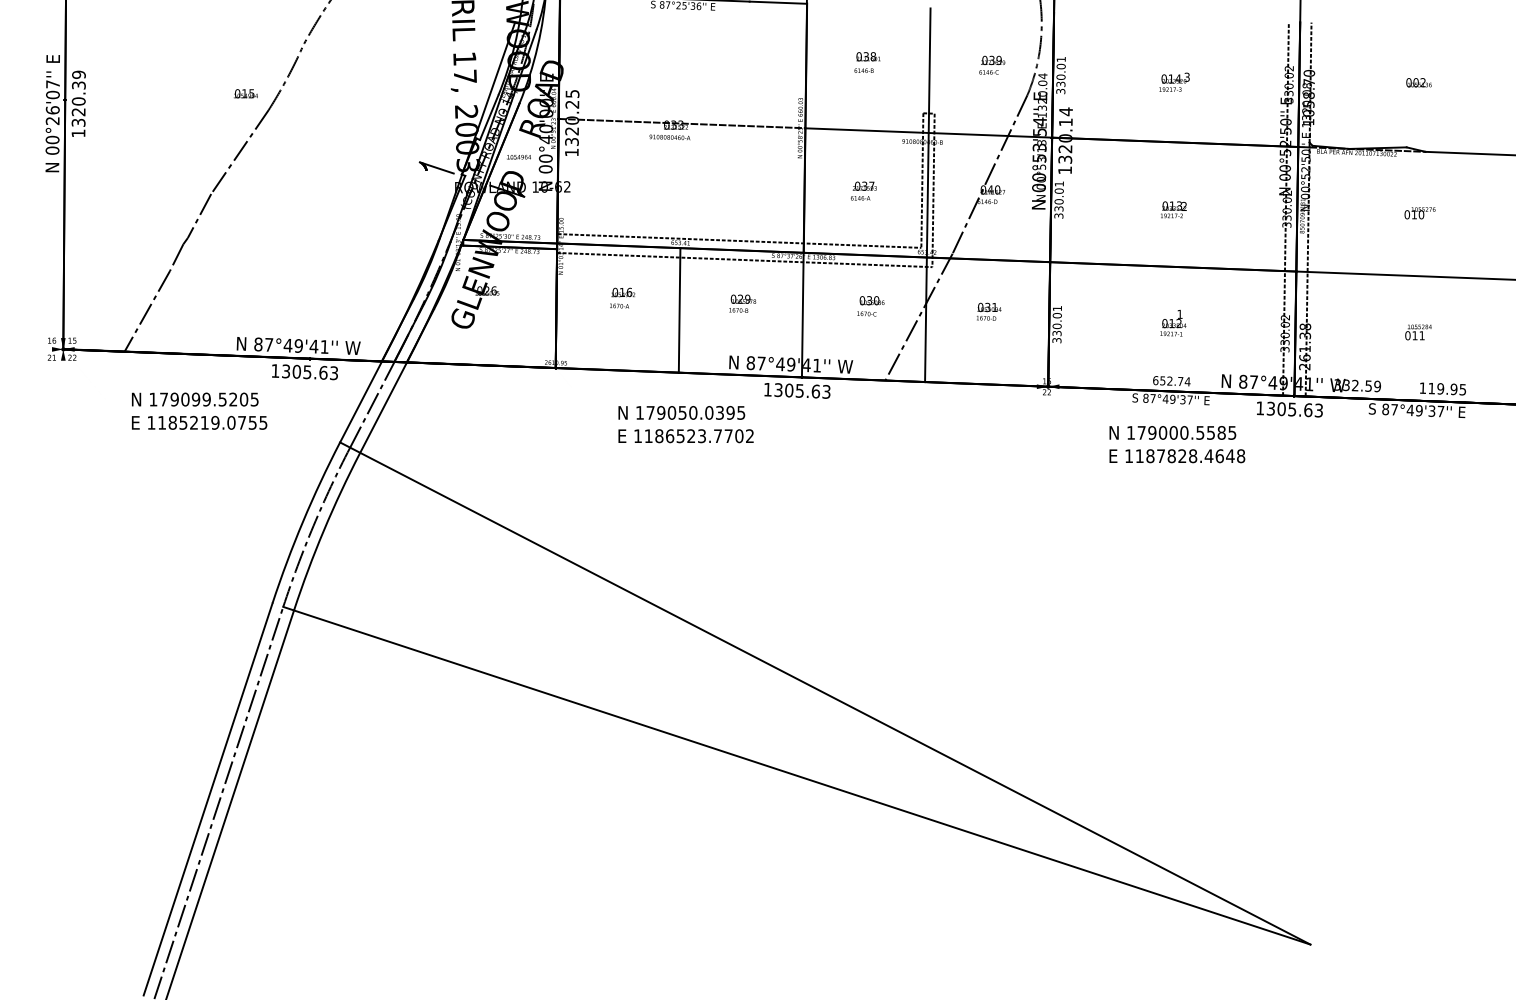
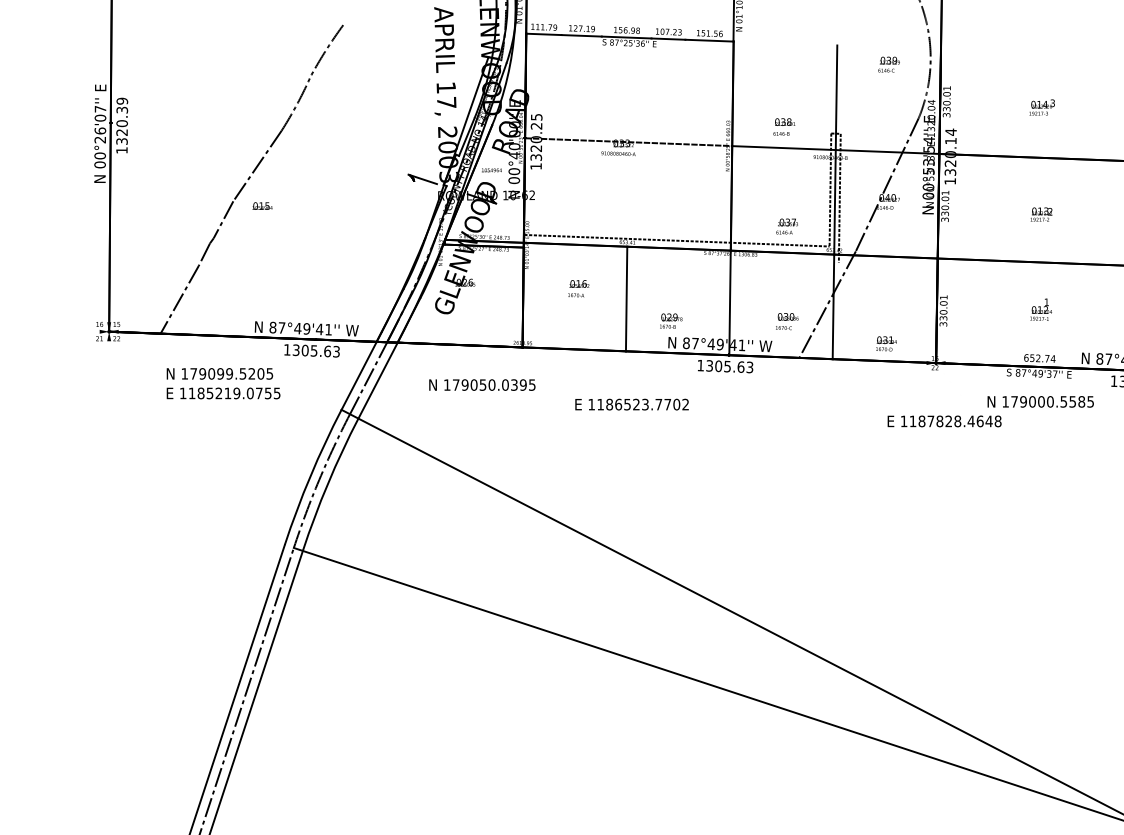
text: (867, 62) -> (784, 126), moved
text: (992, 64) -> (889, 64), moved
text: (245, 93) -> (262, 205), moved
text: (863, 190) -> (786, 226), moved
line: (744, 259) -> (681, 256), removed
text: (742, 303) -> (671, 320), moved
text: (870, 306) -> (786, 321), moved
text: (989, 311) -> (886, 343), moved
text: (681, 412) -> (482, 384), moved
text: (1177, 456) -> (944, 421), moved

